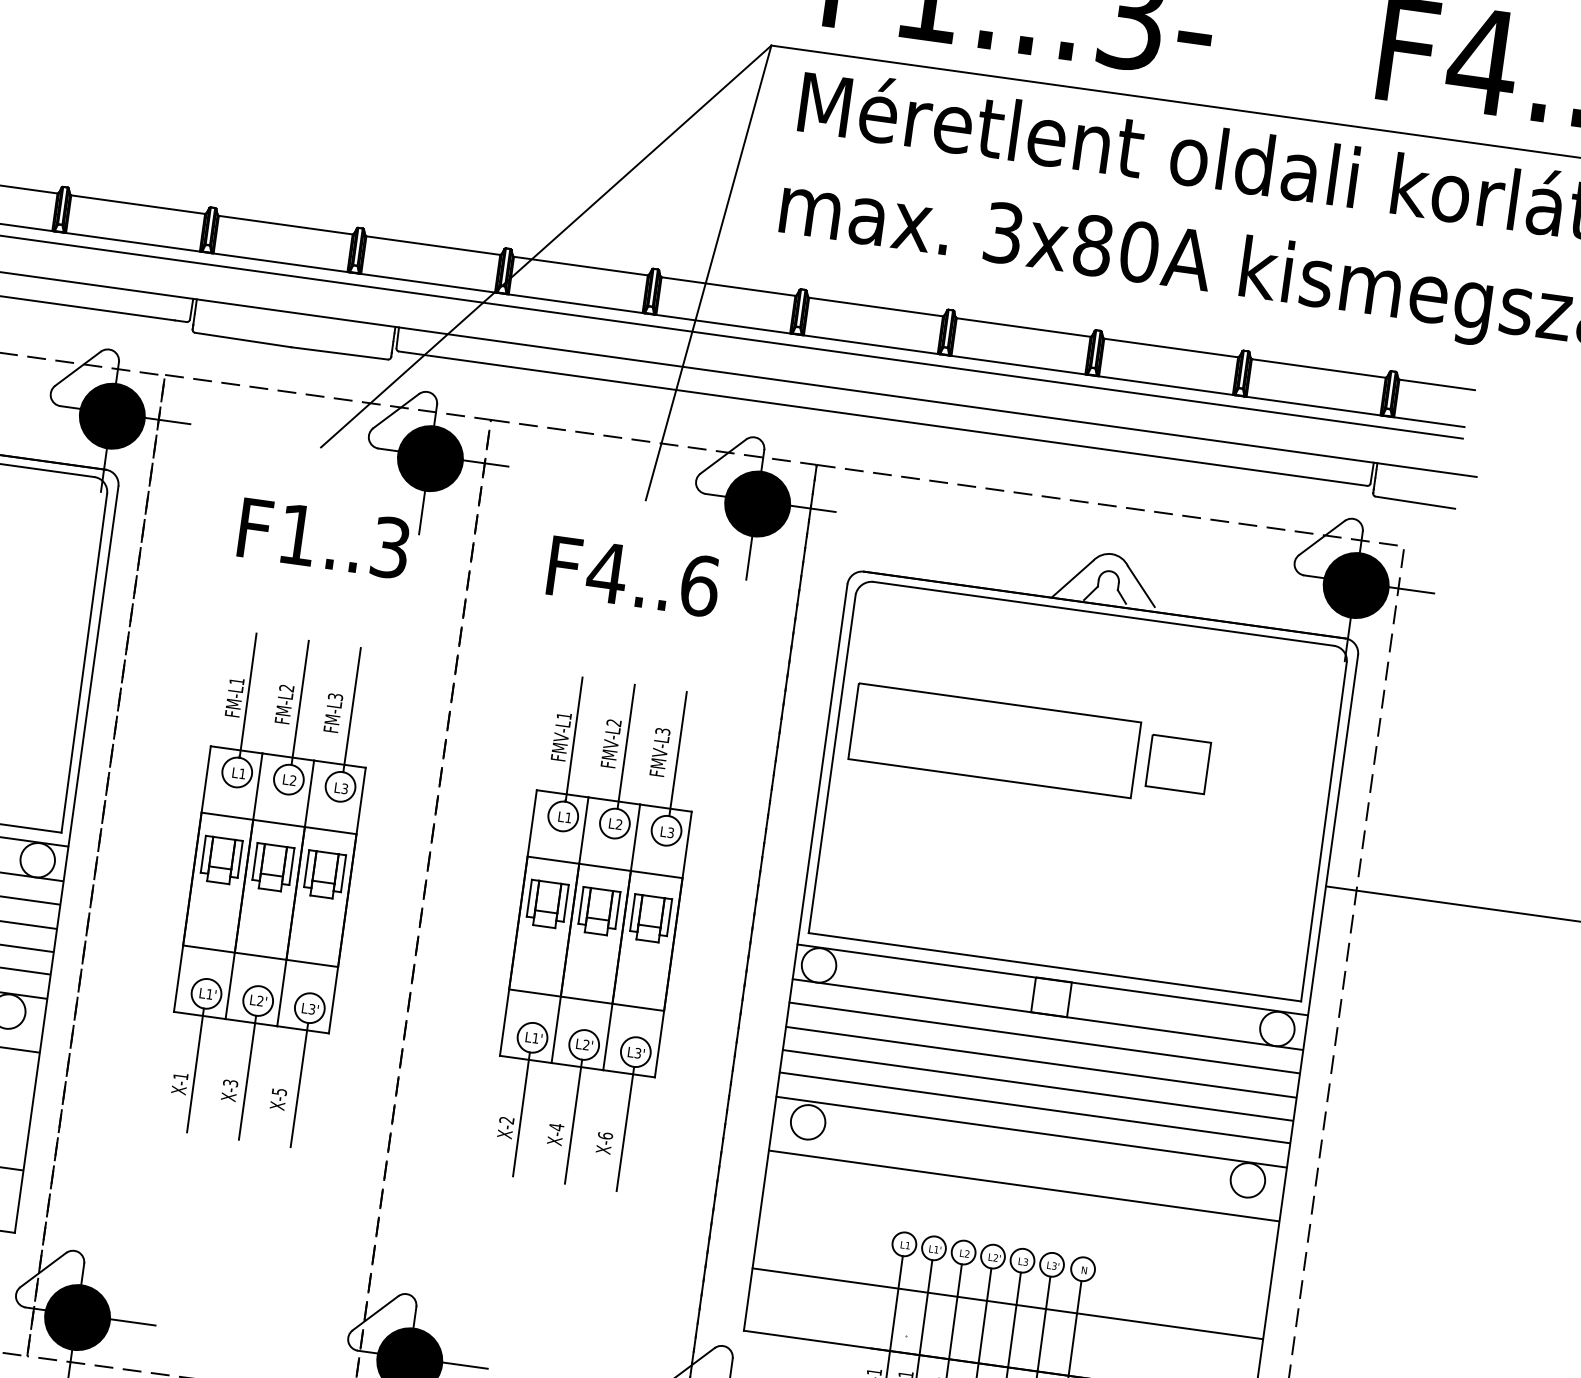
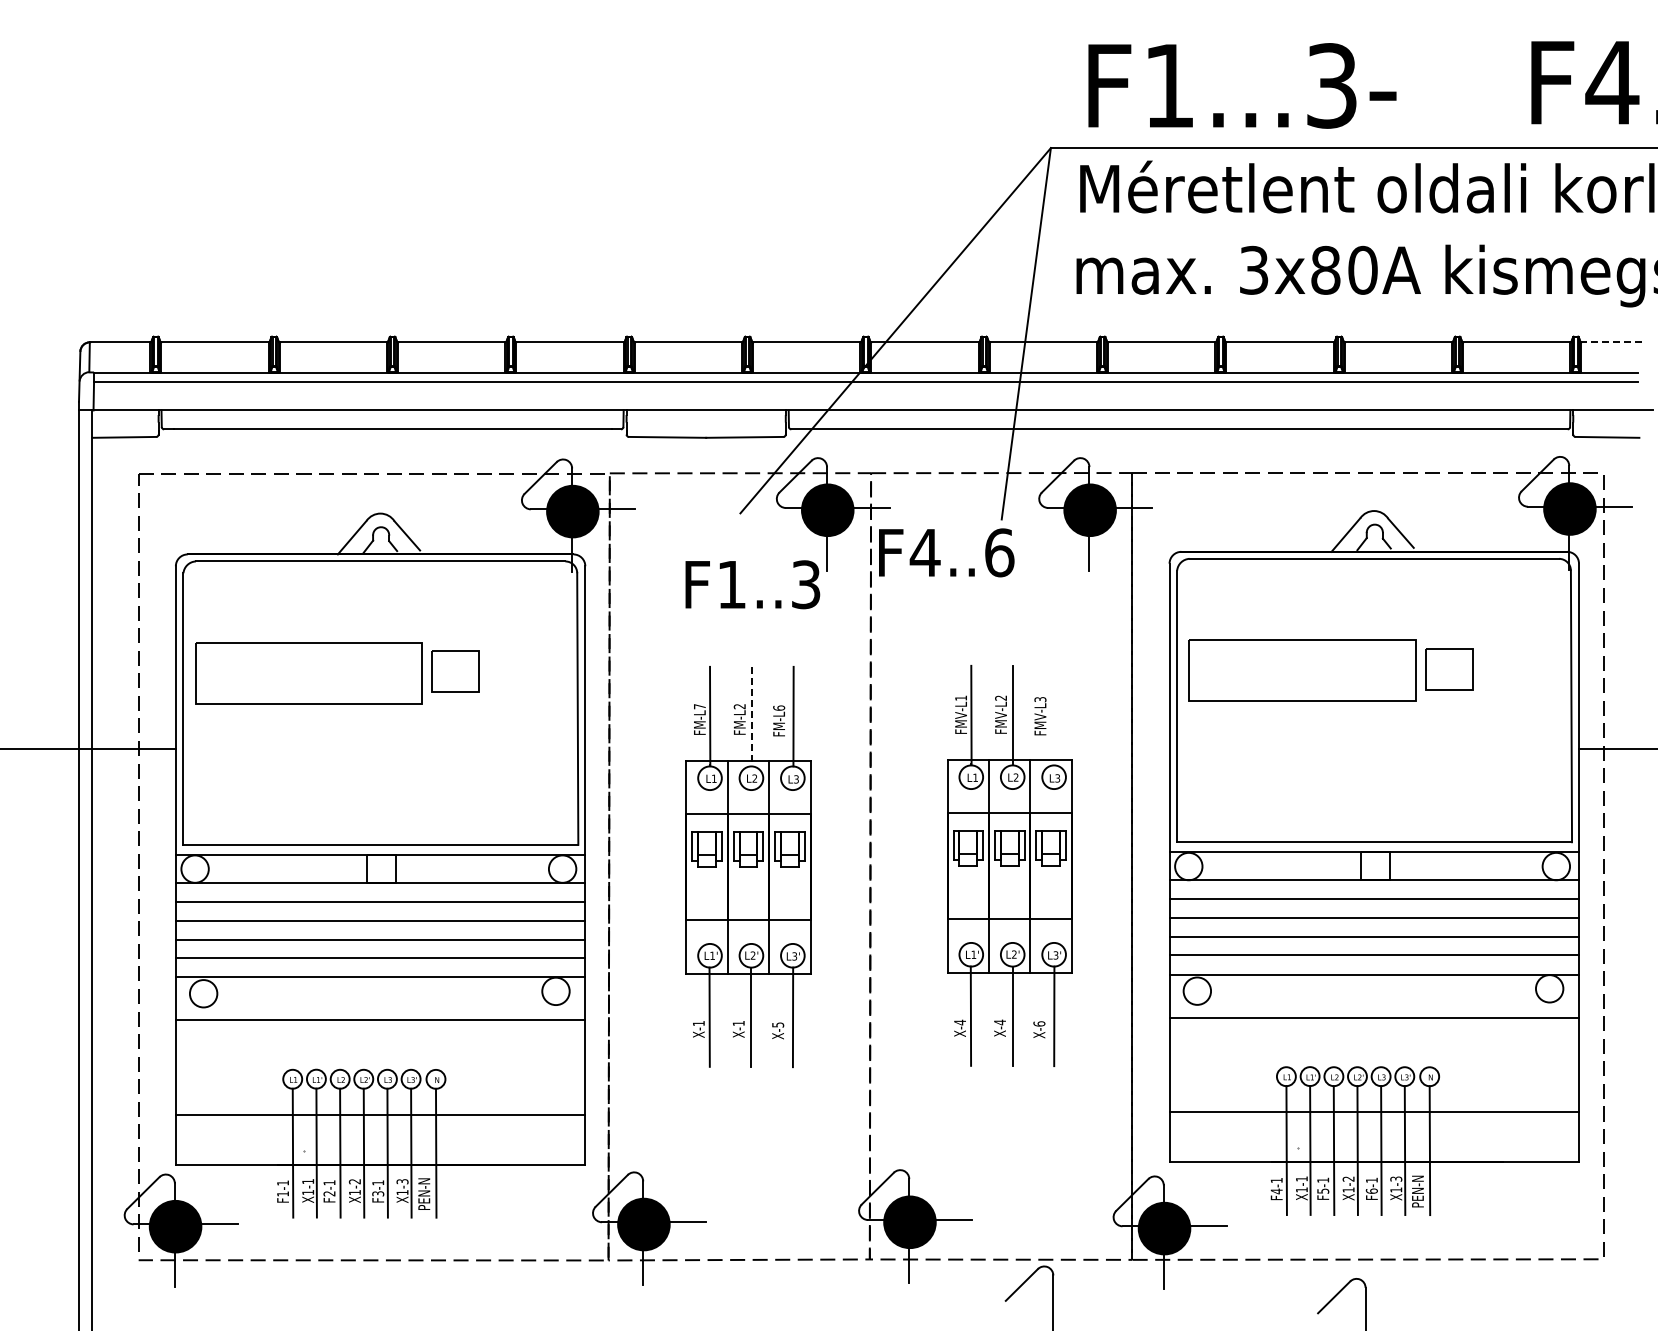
line: (1436, 385) -> (1611, 342), solid -> dashed
text: (633, 576) -> (946, 552), moved
text: (236, 681) -> (699, 706), FM-L1 -> FM-L7
text: (336, 696) -> (779, 707), FM-L3 -> FM-L6
line: (299, 702) -> (751, 716), solid -> dashed
line: (677, 753) -> (1054, 715), removed
text: (230, 1083) -> (738, 1023), X-3 -> X-1
text: (506, 1120) -> (959, 1022), X-2 -> X-4

